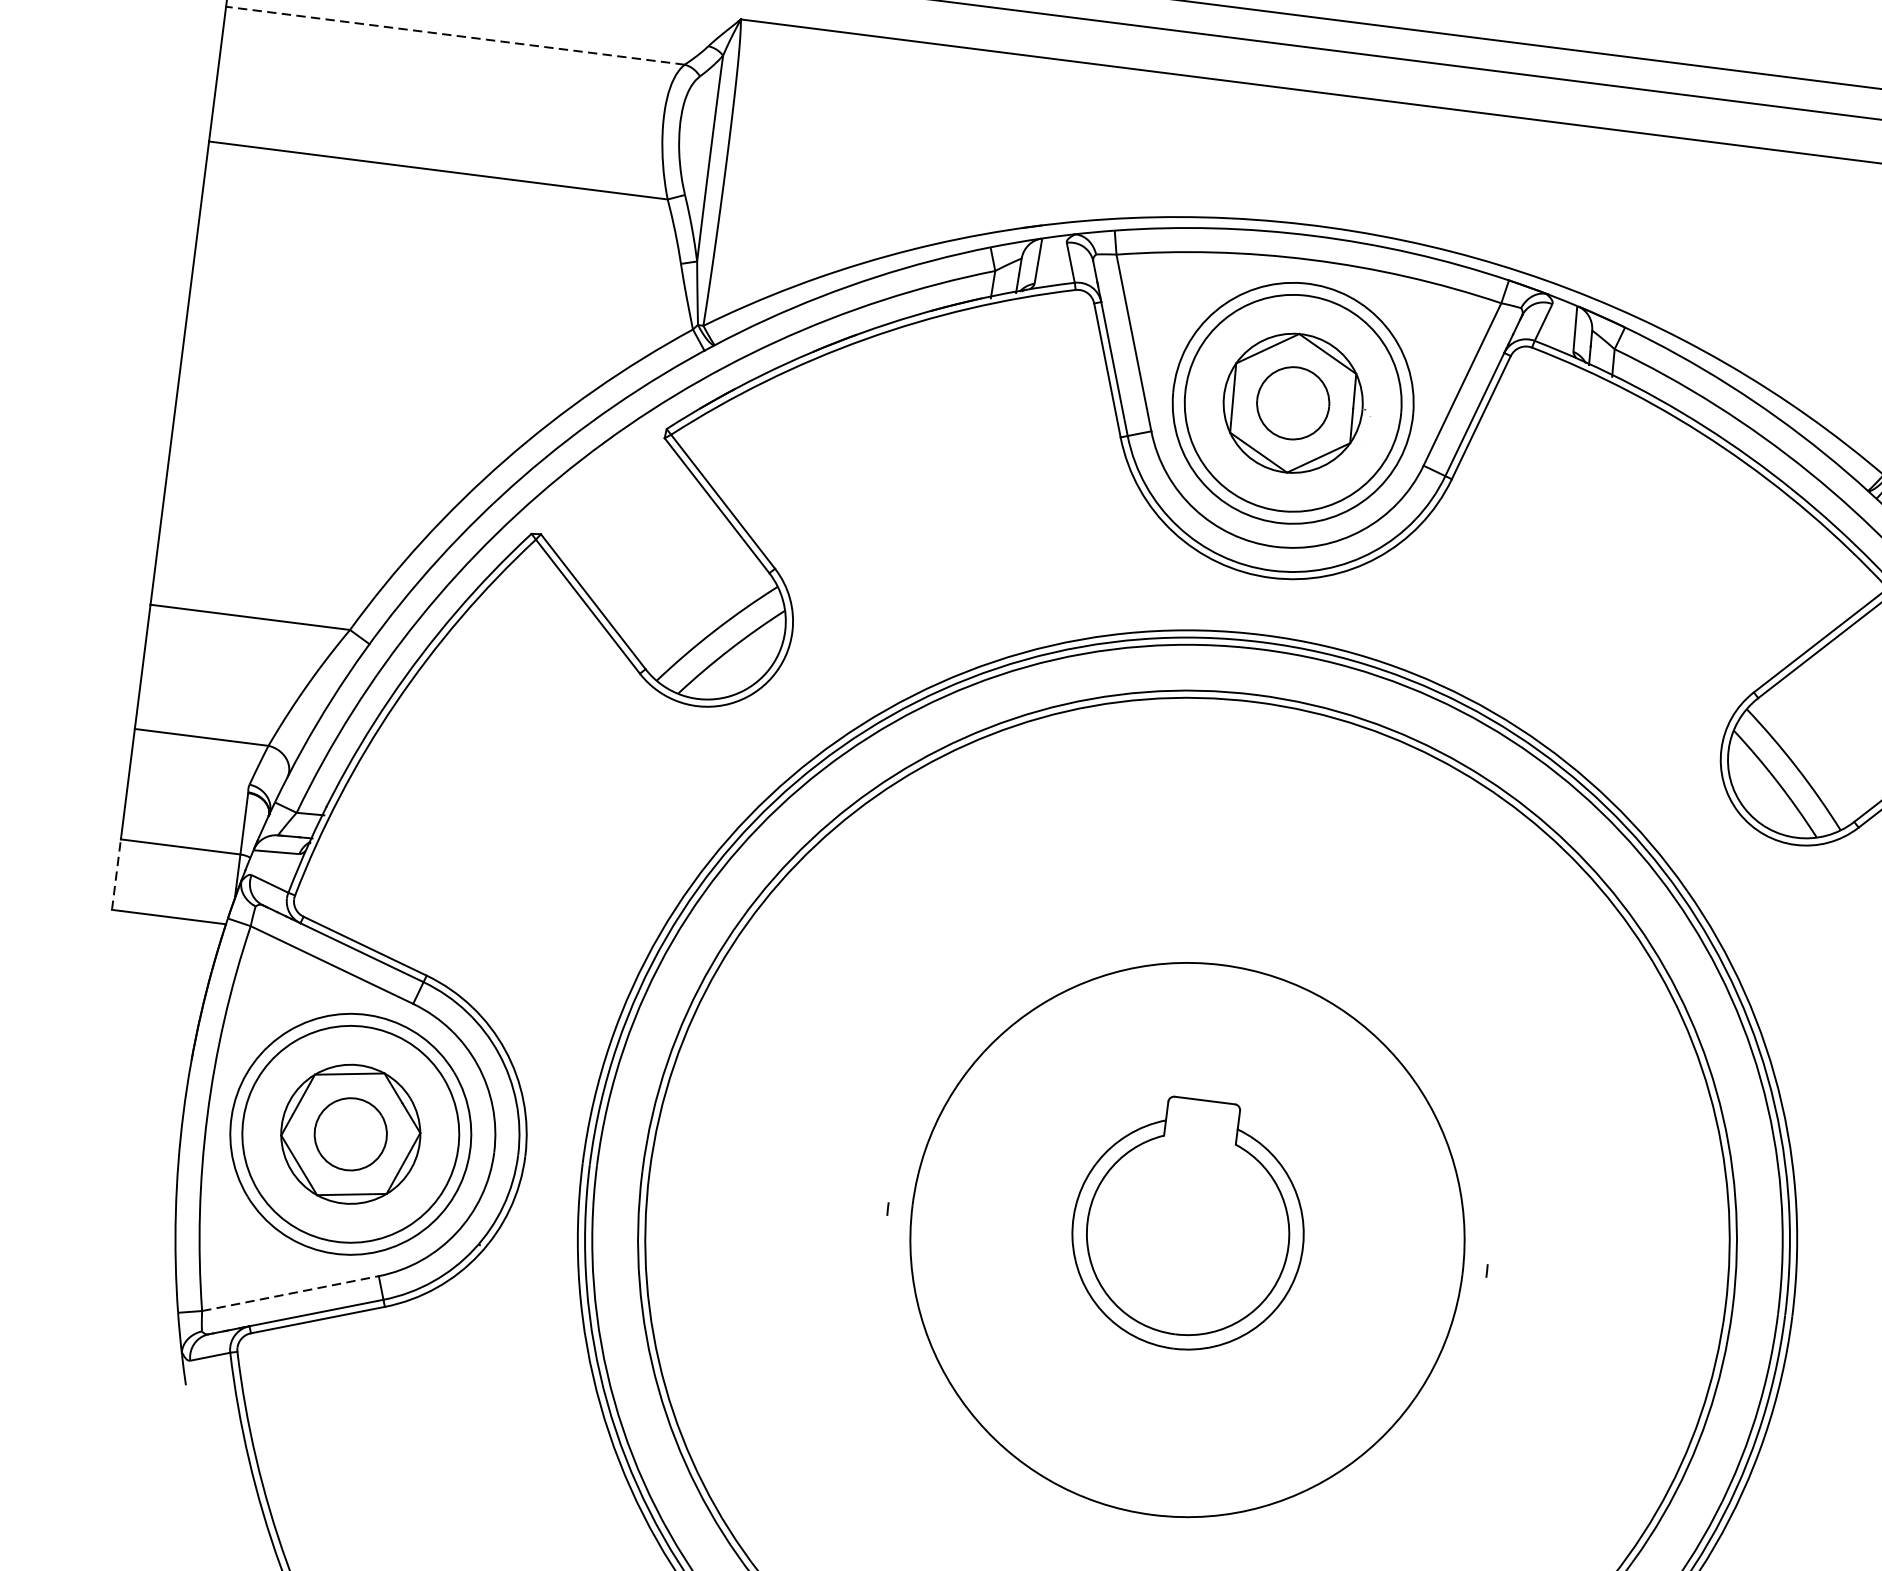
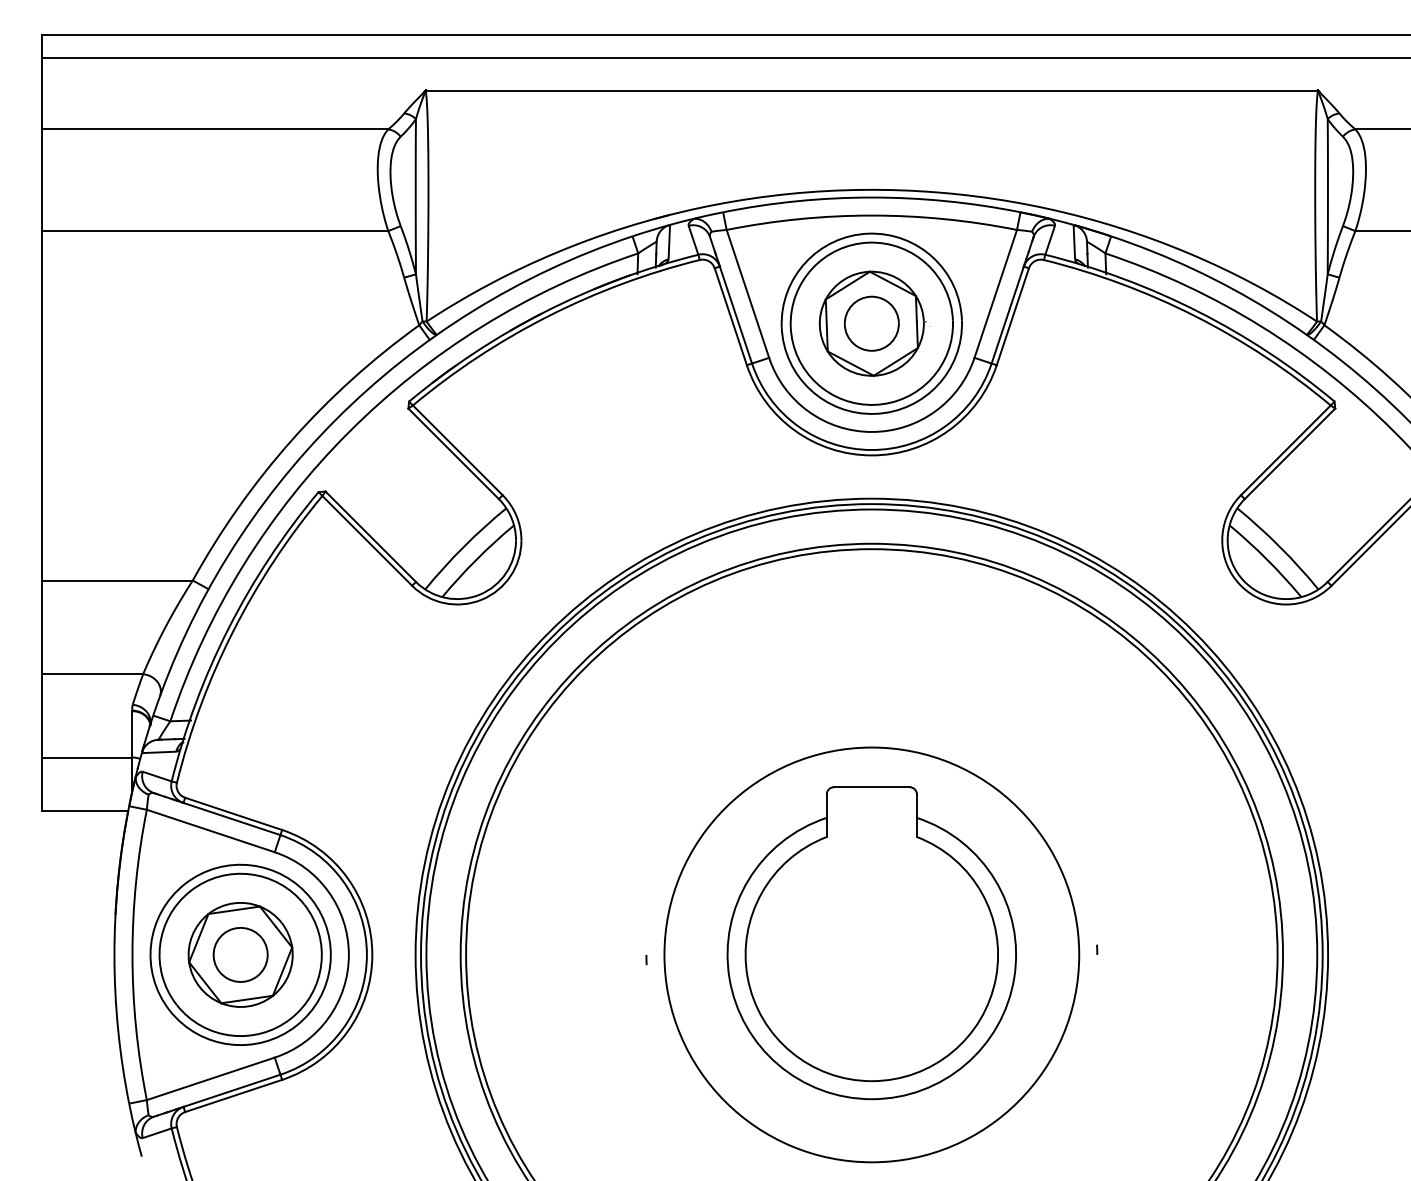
line: (455, 35) -> (215, 129), dashed -> solid
line: (116, 875) -> (42, 784), dashed -> solid
part: (1188, 1224) -> (871, 943), size x1.67
line: (291, 1293) -> (211, 1078), dashed -> solid

